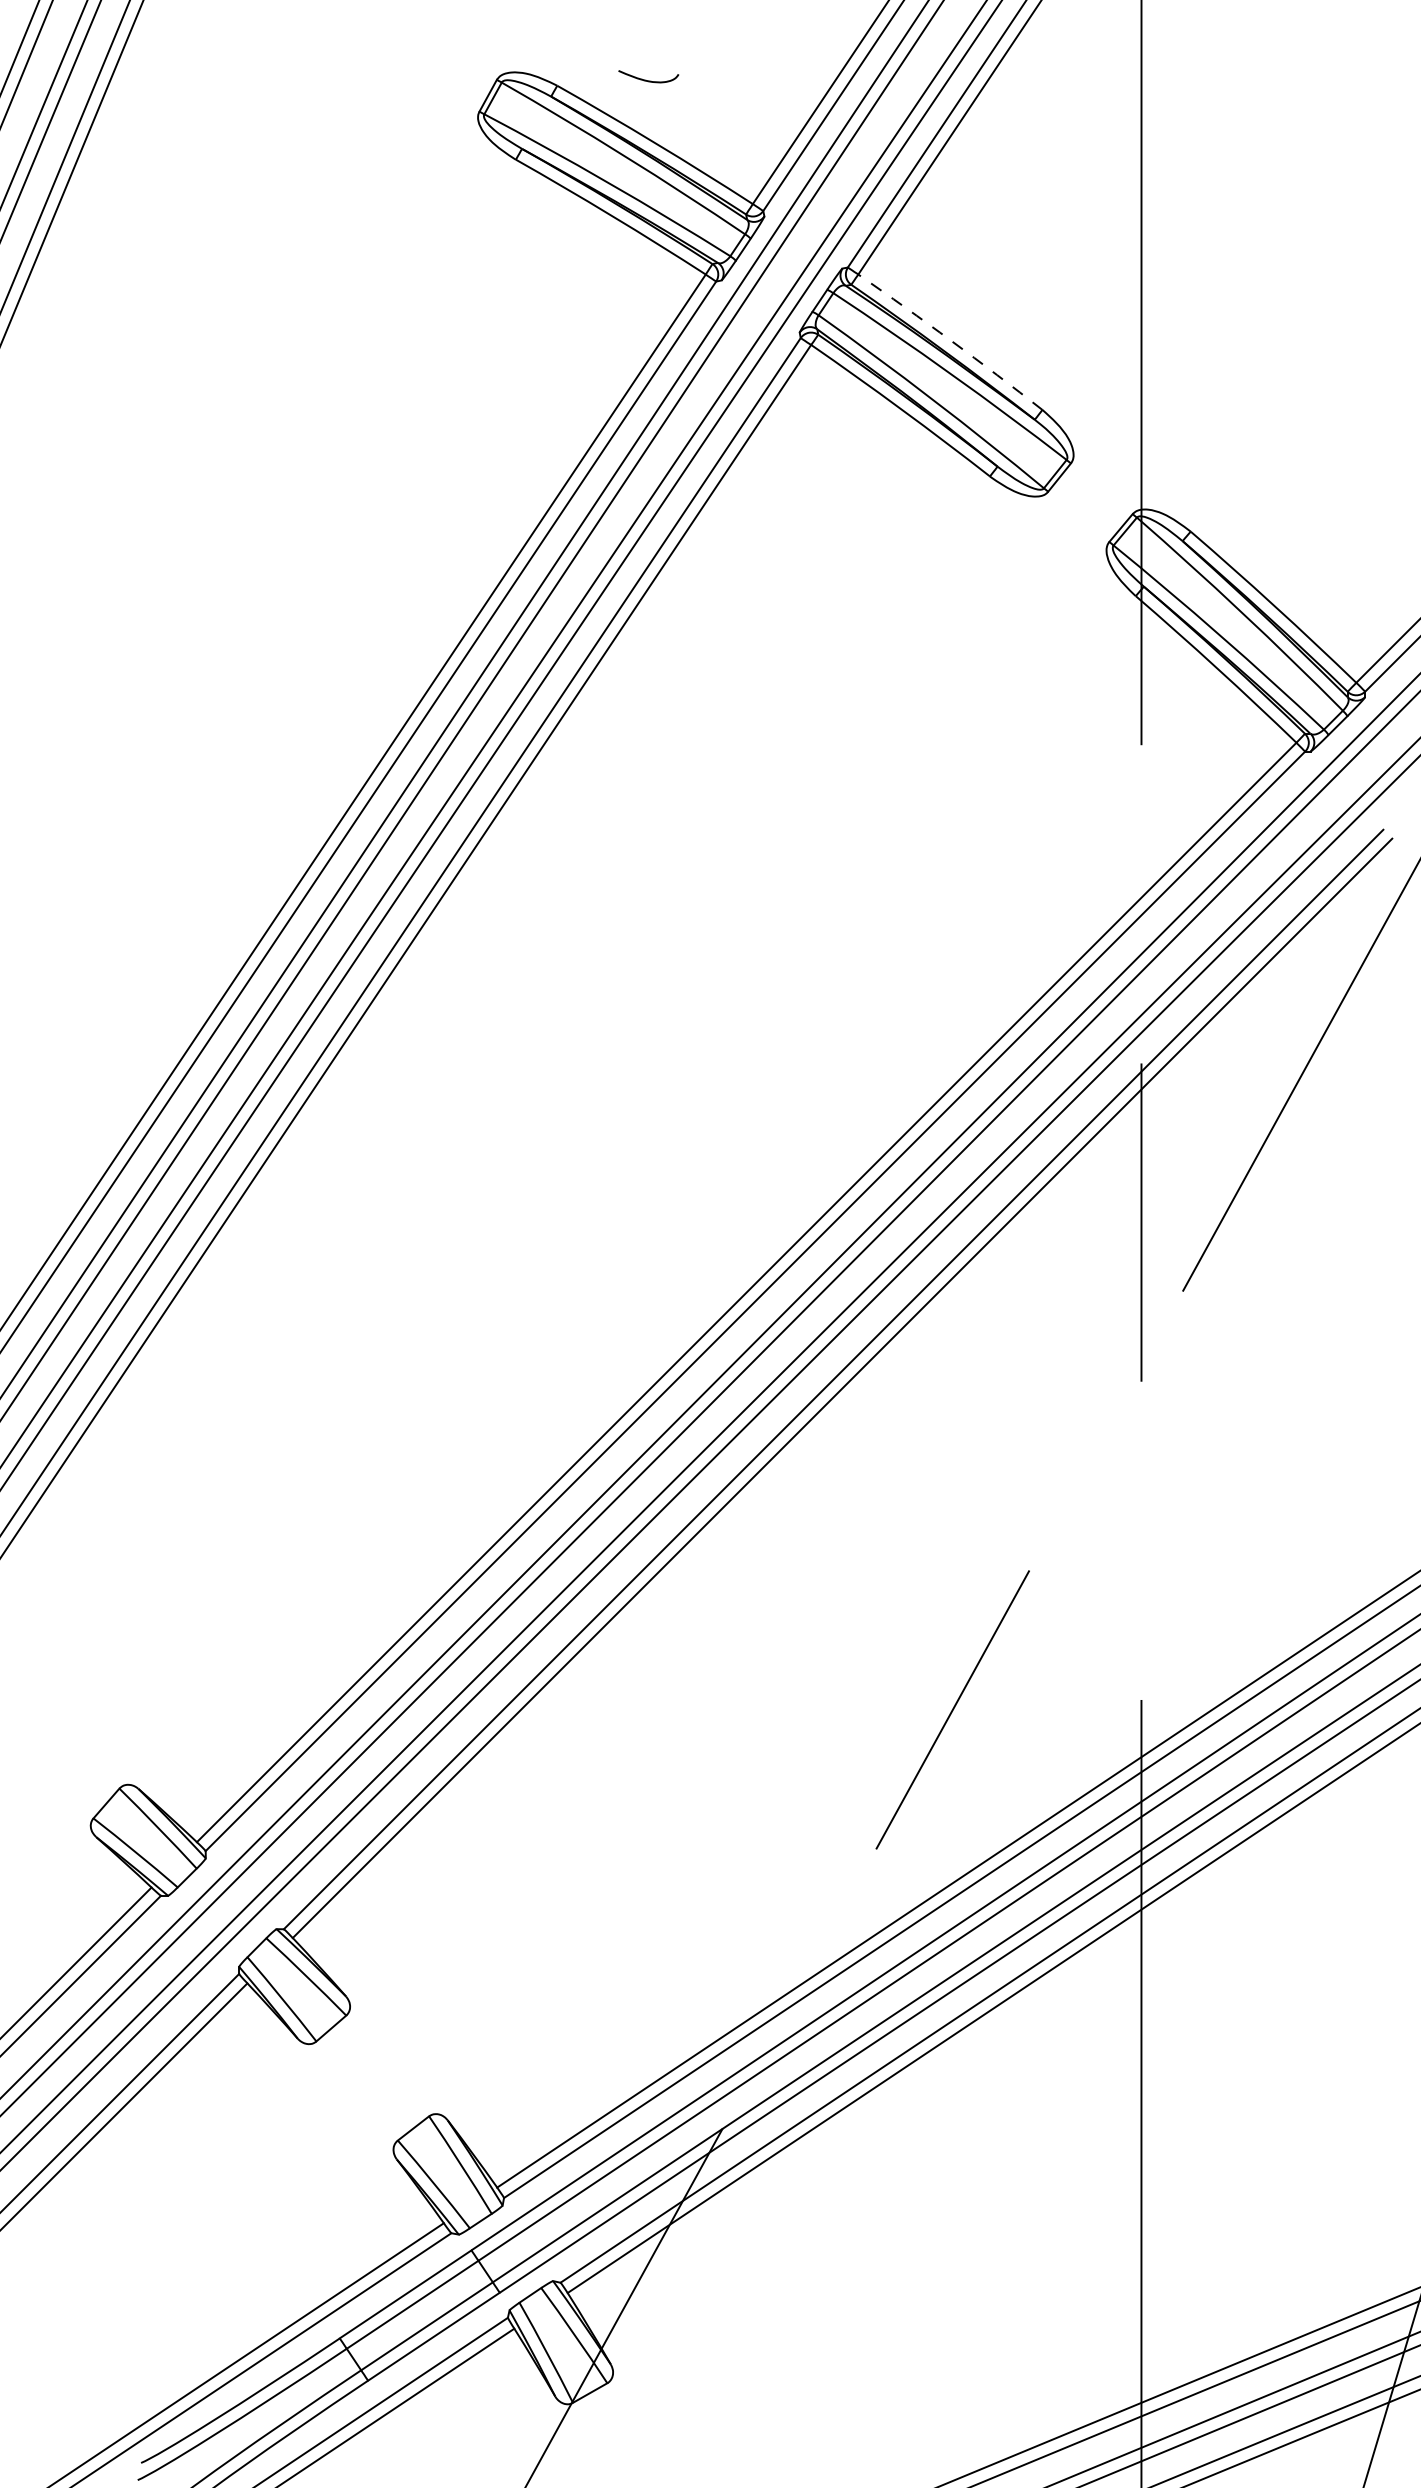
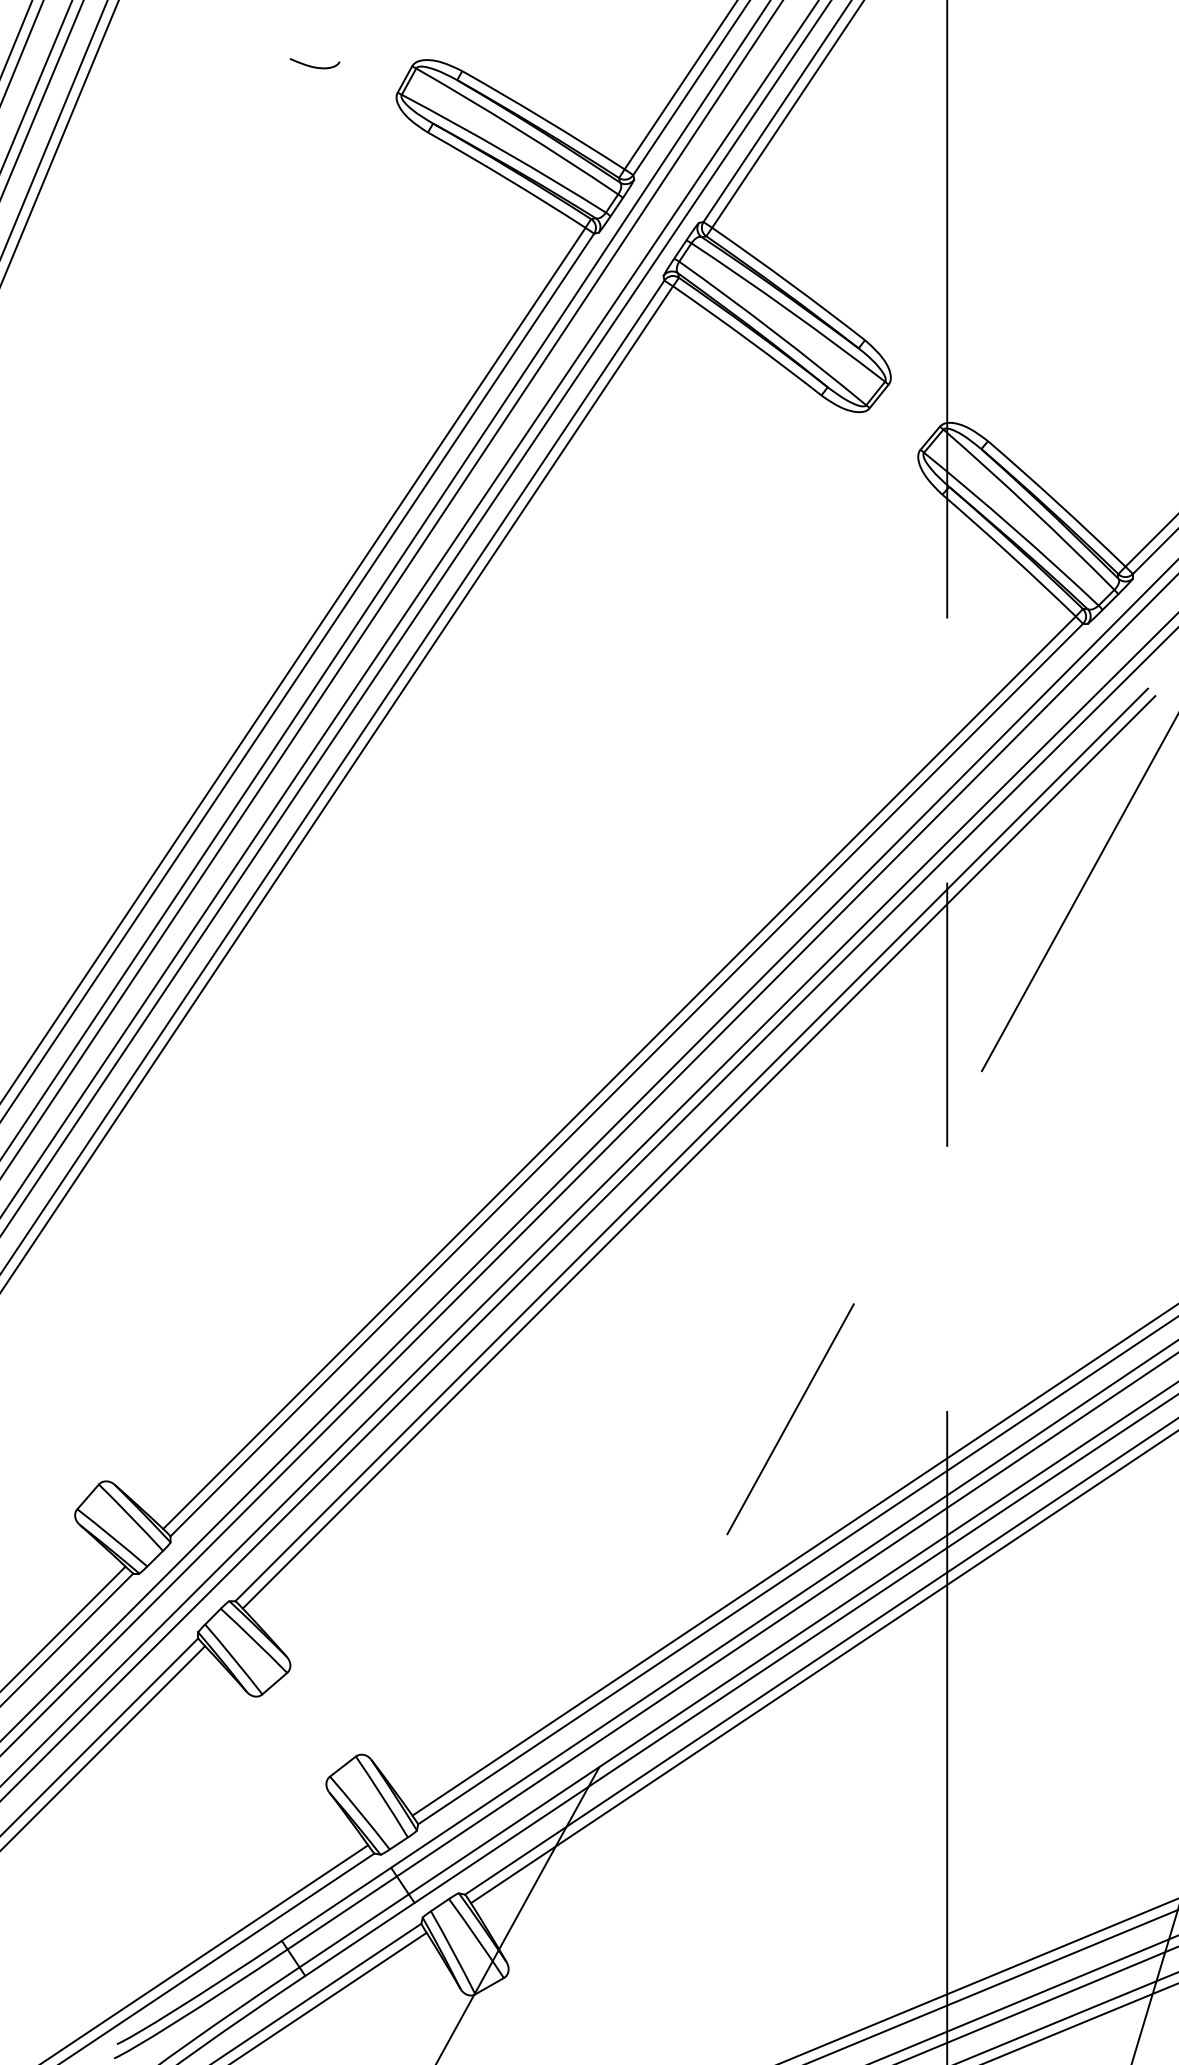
curve: (648, 80) -> (314, 66), moved
arc: (951, 340) -> (789, 282), dashed -> solid

